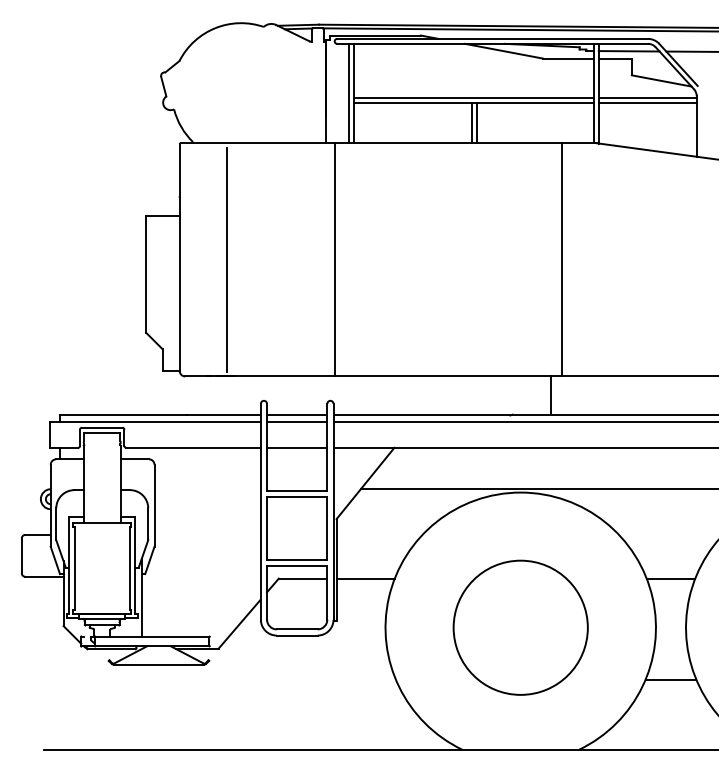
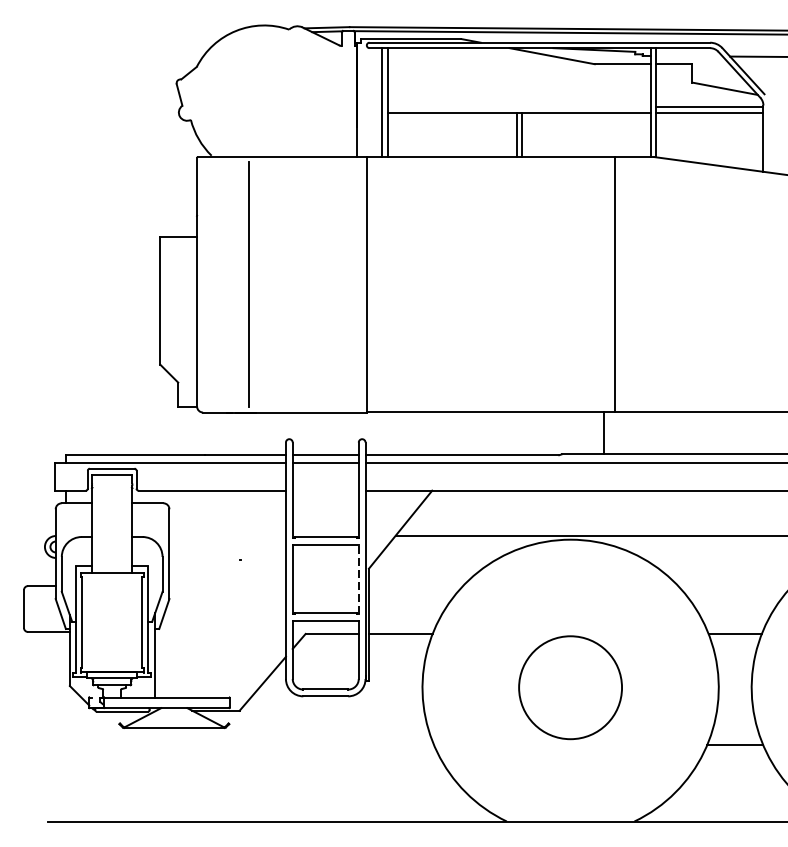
line: (628, 51) -> (688, 56), removed
line: (473, 97) -> (518, 106), removed
line: (297, 447) -> (326, 490), removed
line: (327, 528) -> (358, 579), solid -> dashed
circle: (520, 627) -> (570, 687), size x0.7

